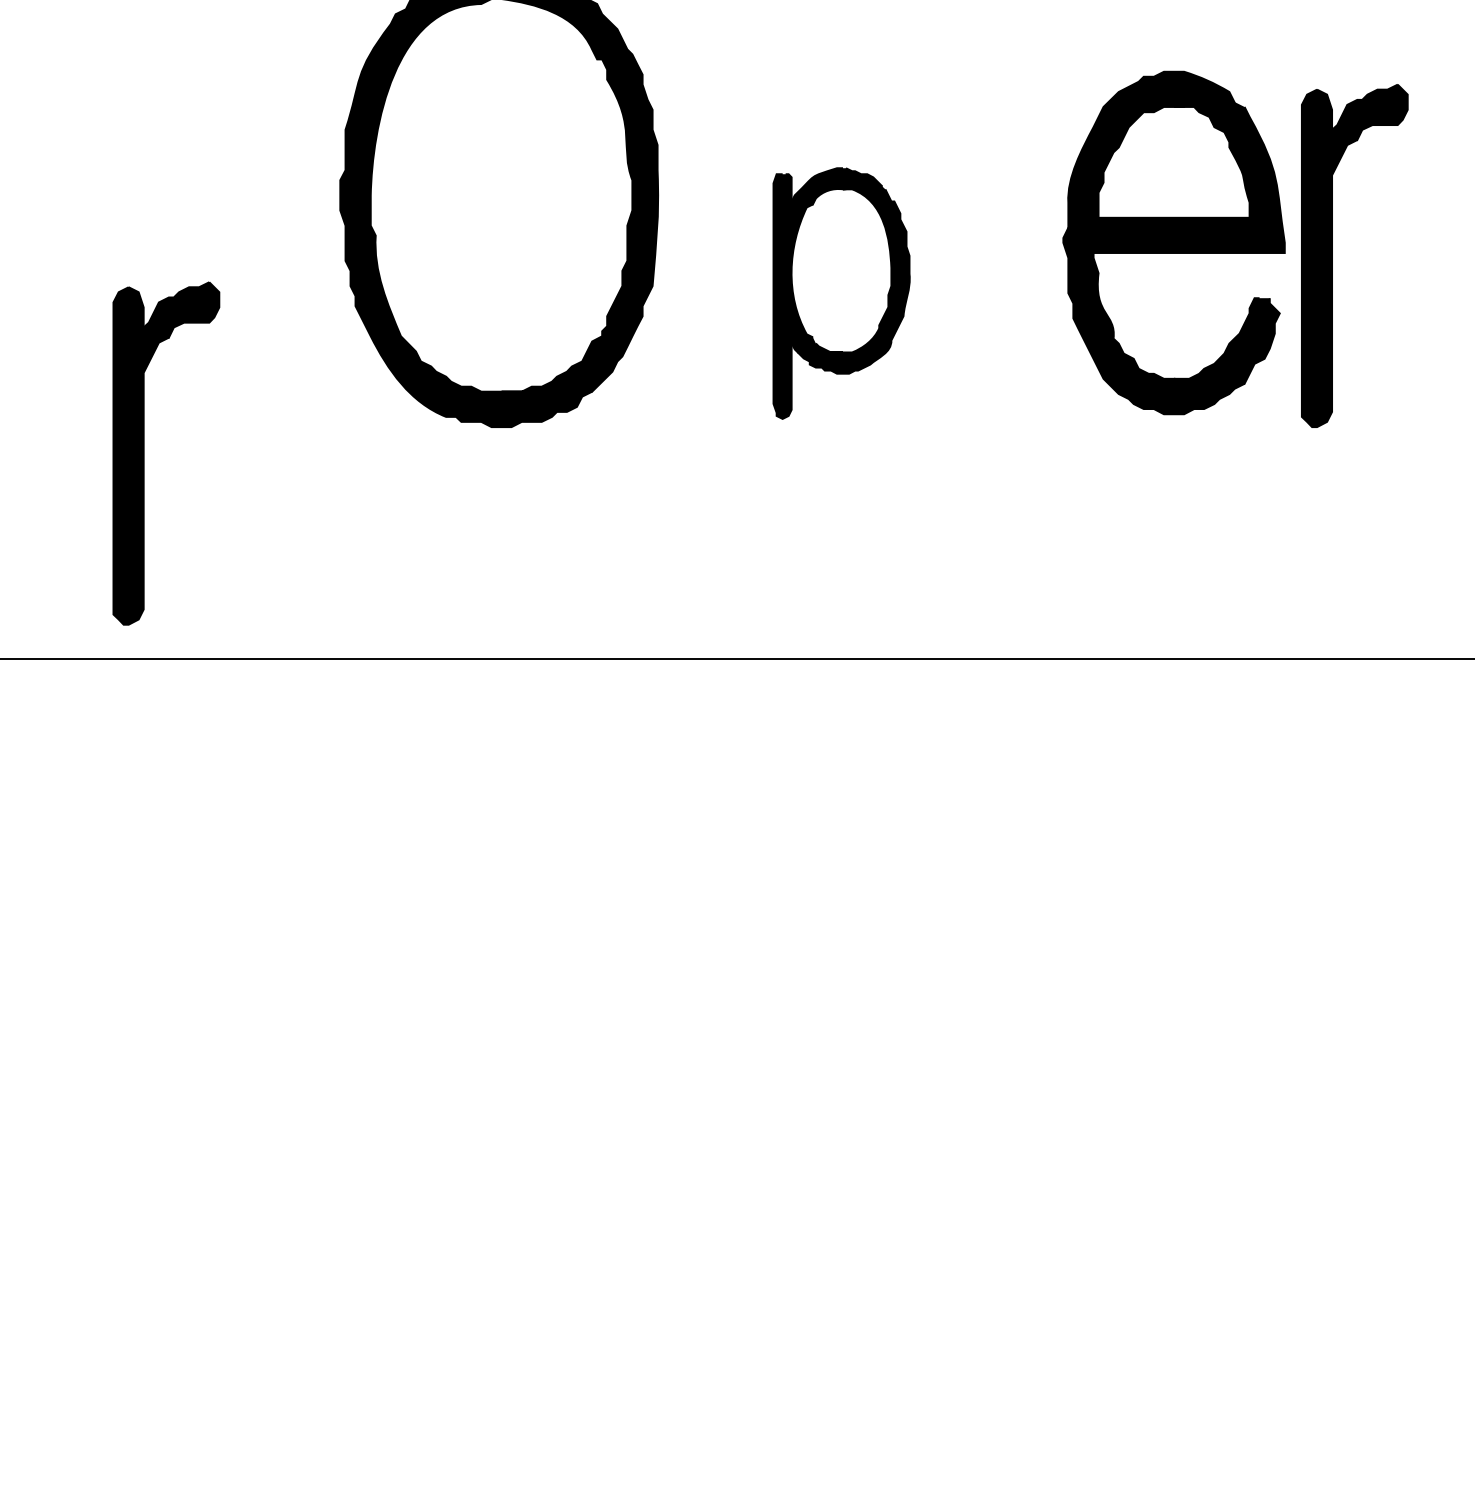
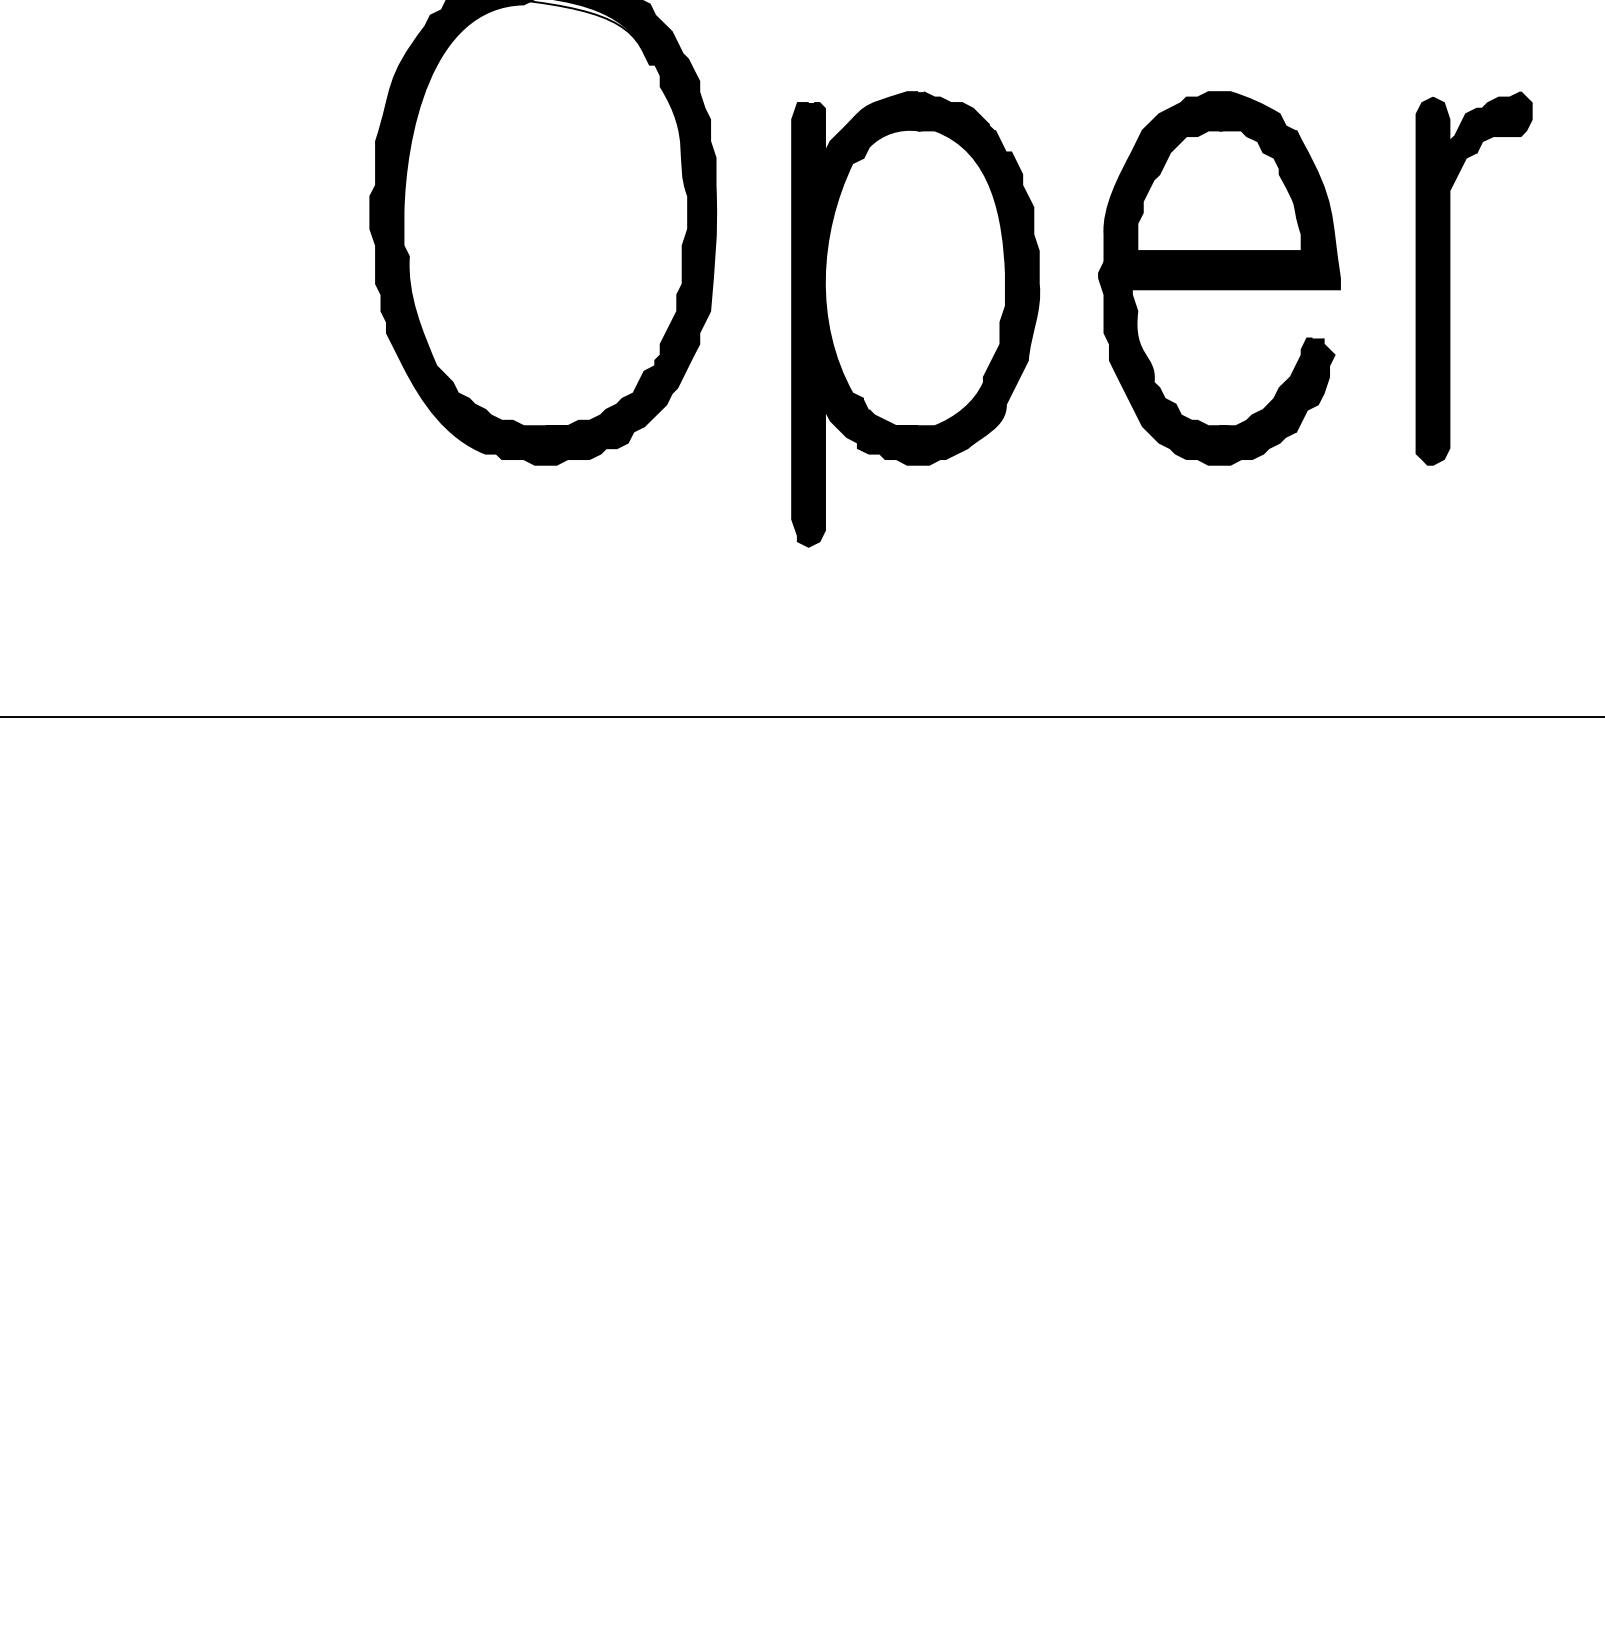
part: (1174, 243) -> (1219, 278), moved
part: (841, 293) -> (915, 319), size x1.67
part: (144, 453) -> (157, 493), removed

